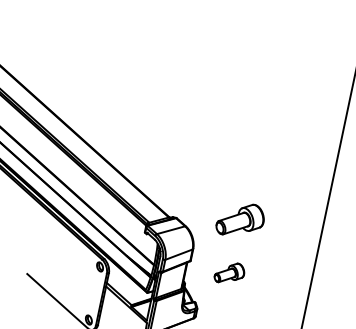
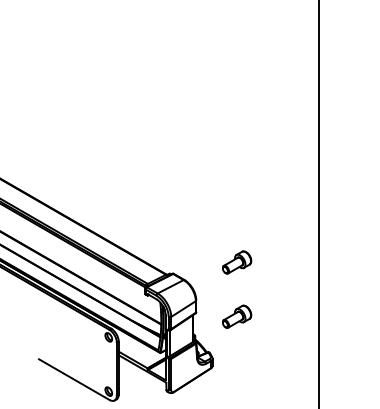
part: (241, 220) -> (237, 262), size x0.62

